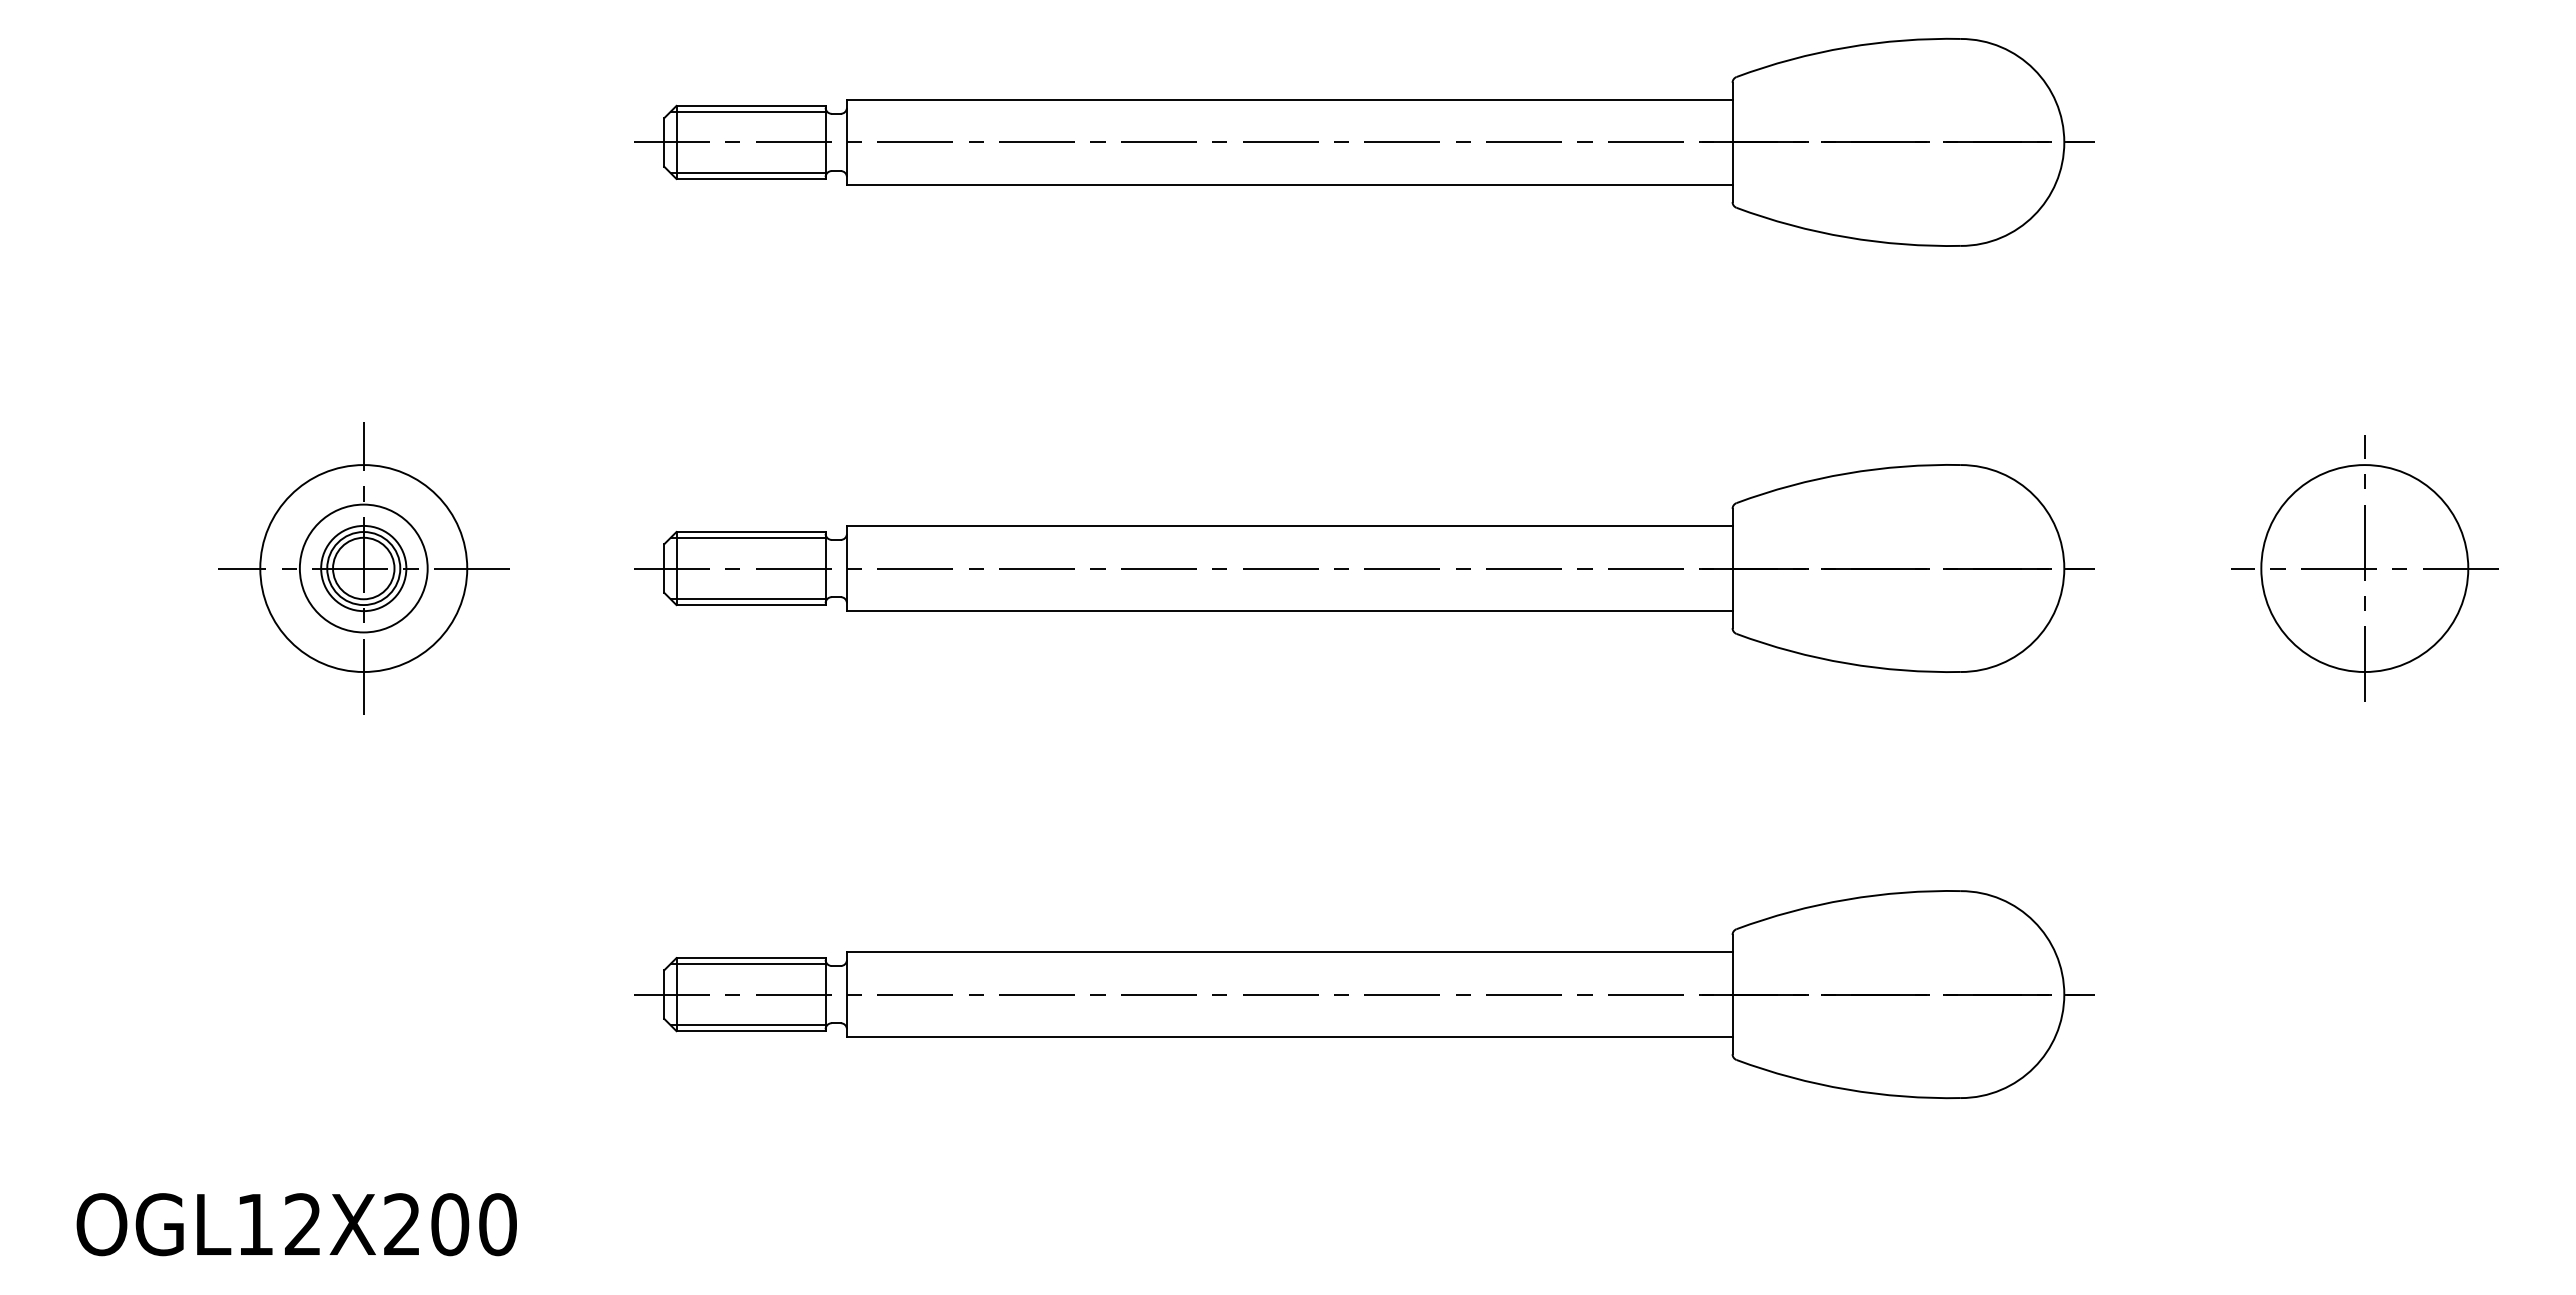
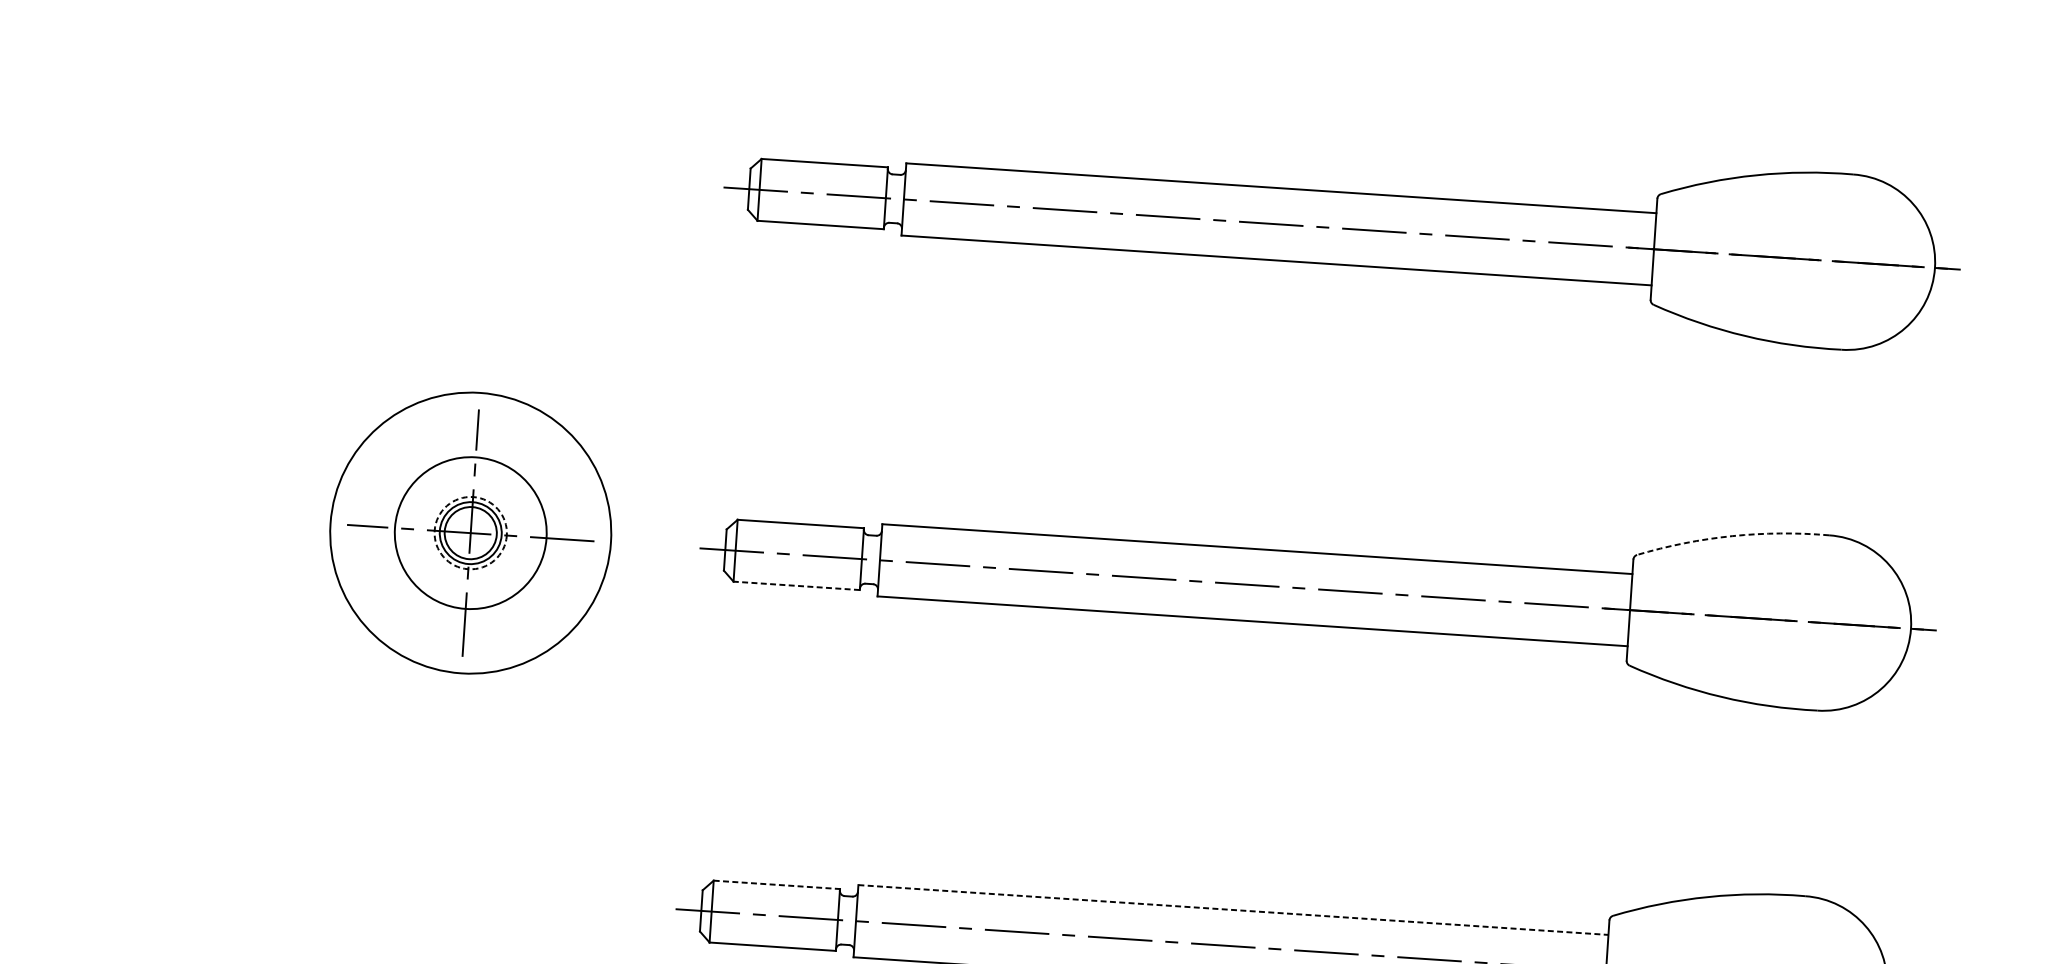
line: (747, 111) -> (821, 167), removed
line: (747, 173) -> (817, 220), removed
arc: (1846, 473) -> (1731, 536), solid -> dashed
line: (747, 537) -> (797, 528), removed
circle: (363, 568) -> (470, 533), size x1.4
circle: (363, 568) -> (470, 533), size x1.6
circle: (363, 568) -> (470, 533), solid -> dashed
line: (747, 599) -> (794, 580), removed
line: (751, 605) -> (797, 586), solid -> dashed
line: (1289, 952) -> (1233, 910), solid -> dashed
line: (751, 958) -> (777, 885), solid -> dashed
line: (747, 963) -> (773, 889), removed
line: (747, 1025) -> (770, 941), removed

